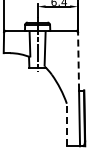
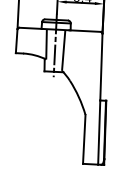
line: (78, 60) -> (101, 65), dashed -> solid
line: (66, 124) -> (83, 138), dashed -> solid

